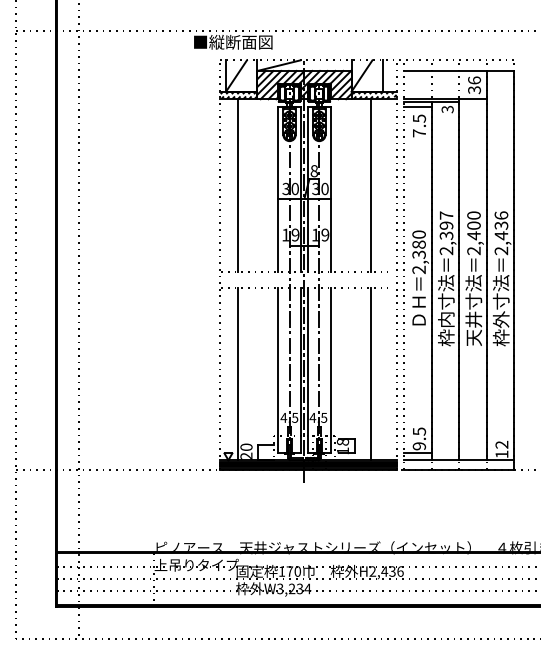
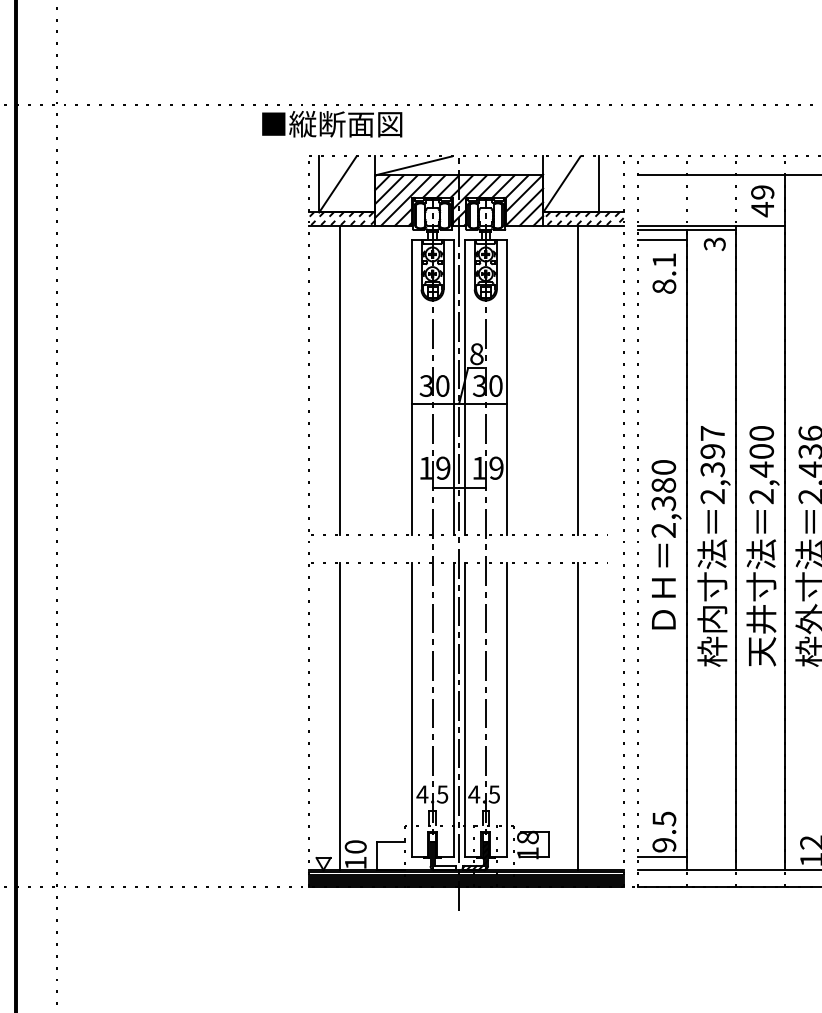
text: (474, 85) -> (762, 201), 36 -> 49
text: (419, 125) -> (664, 272), 7.5 -> 8.1
text: (246, 455) -> (355, 861), 20 -> 10

